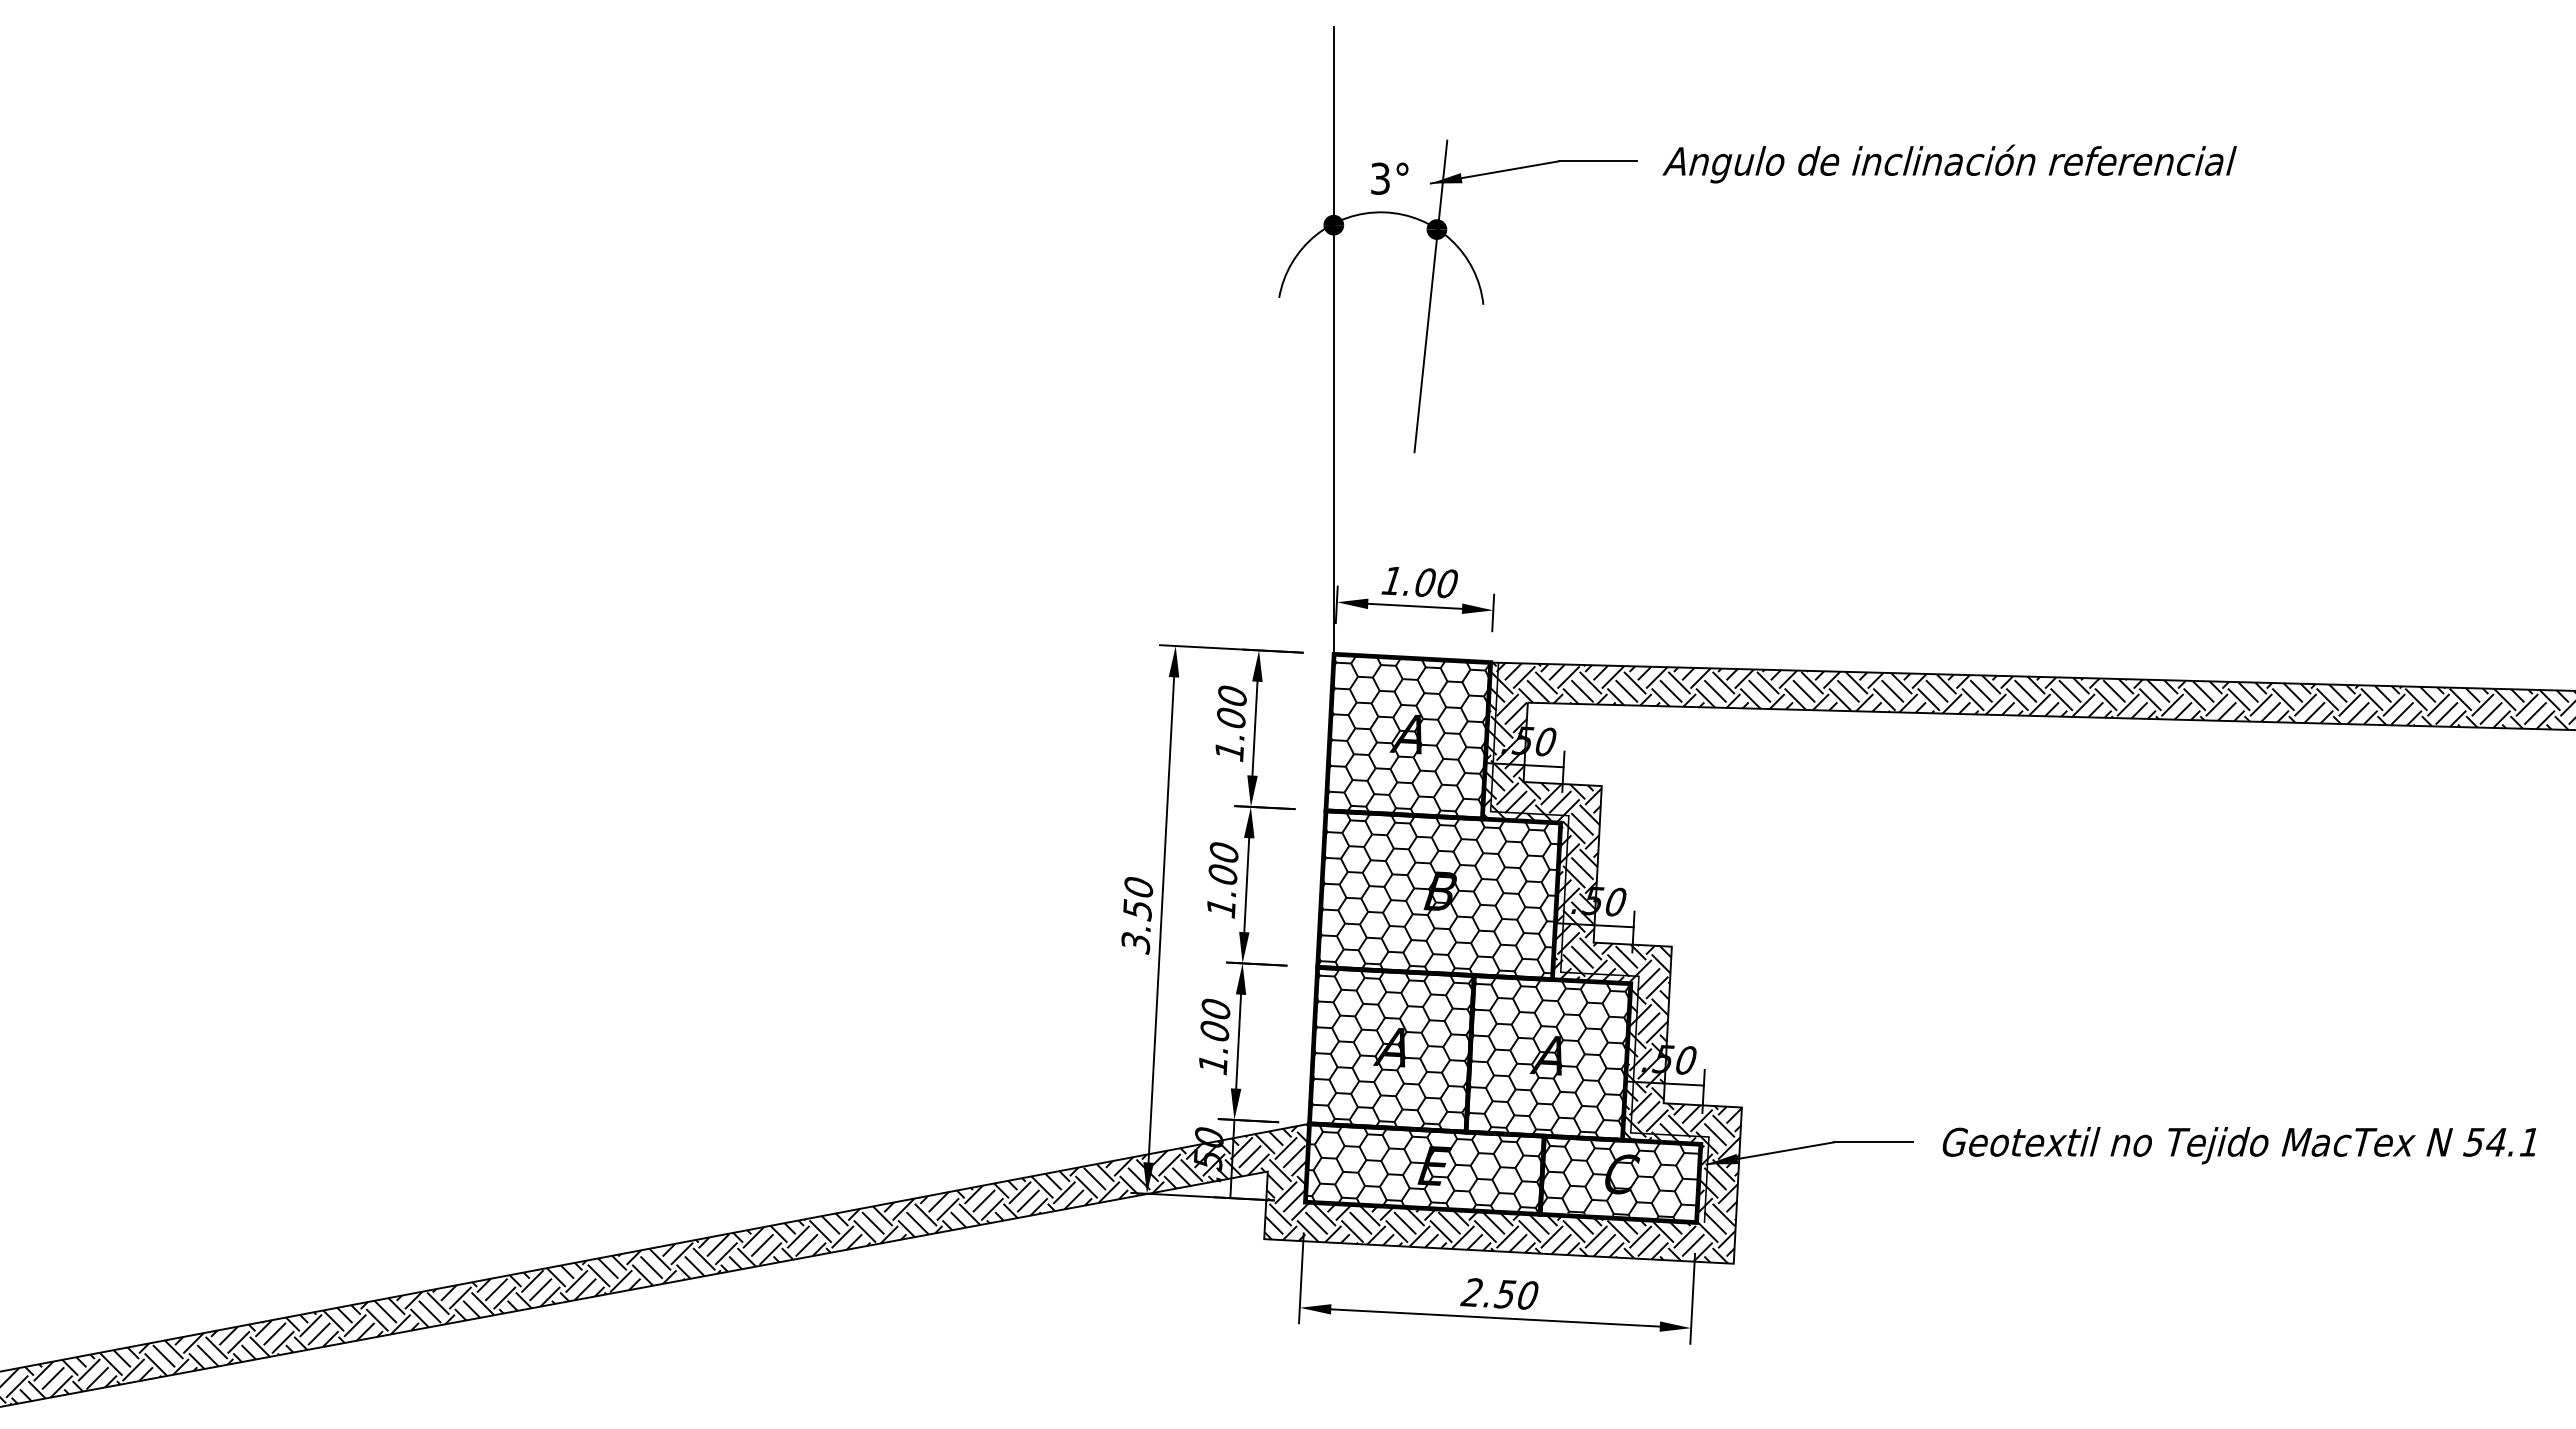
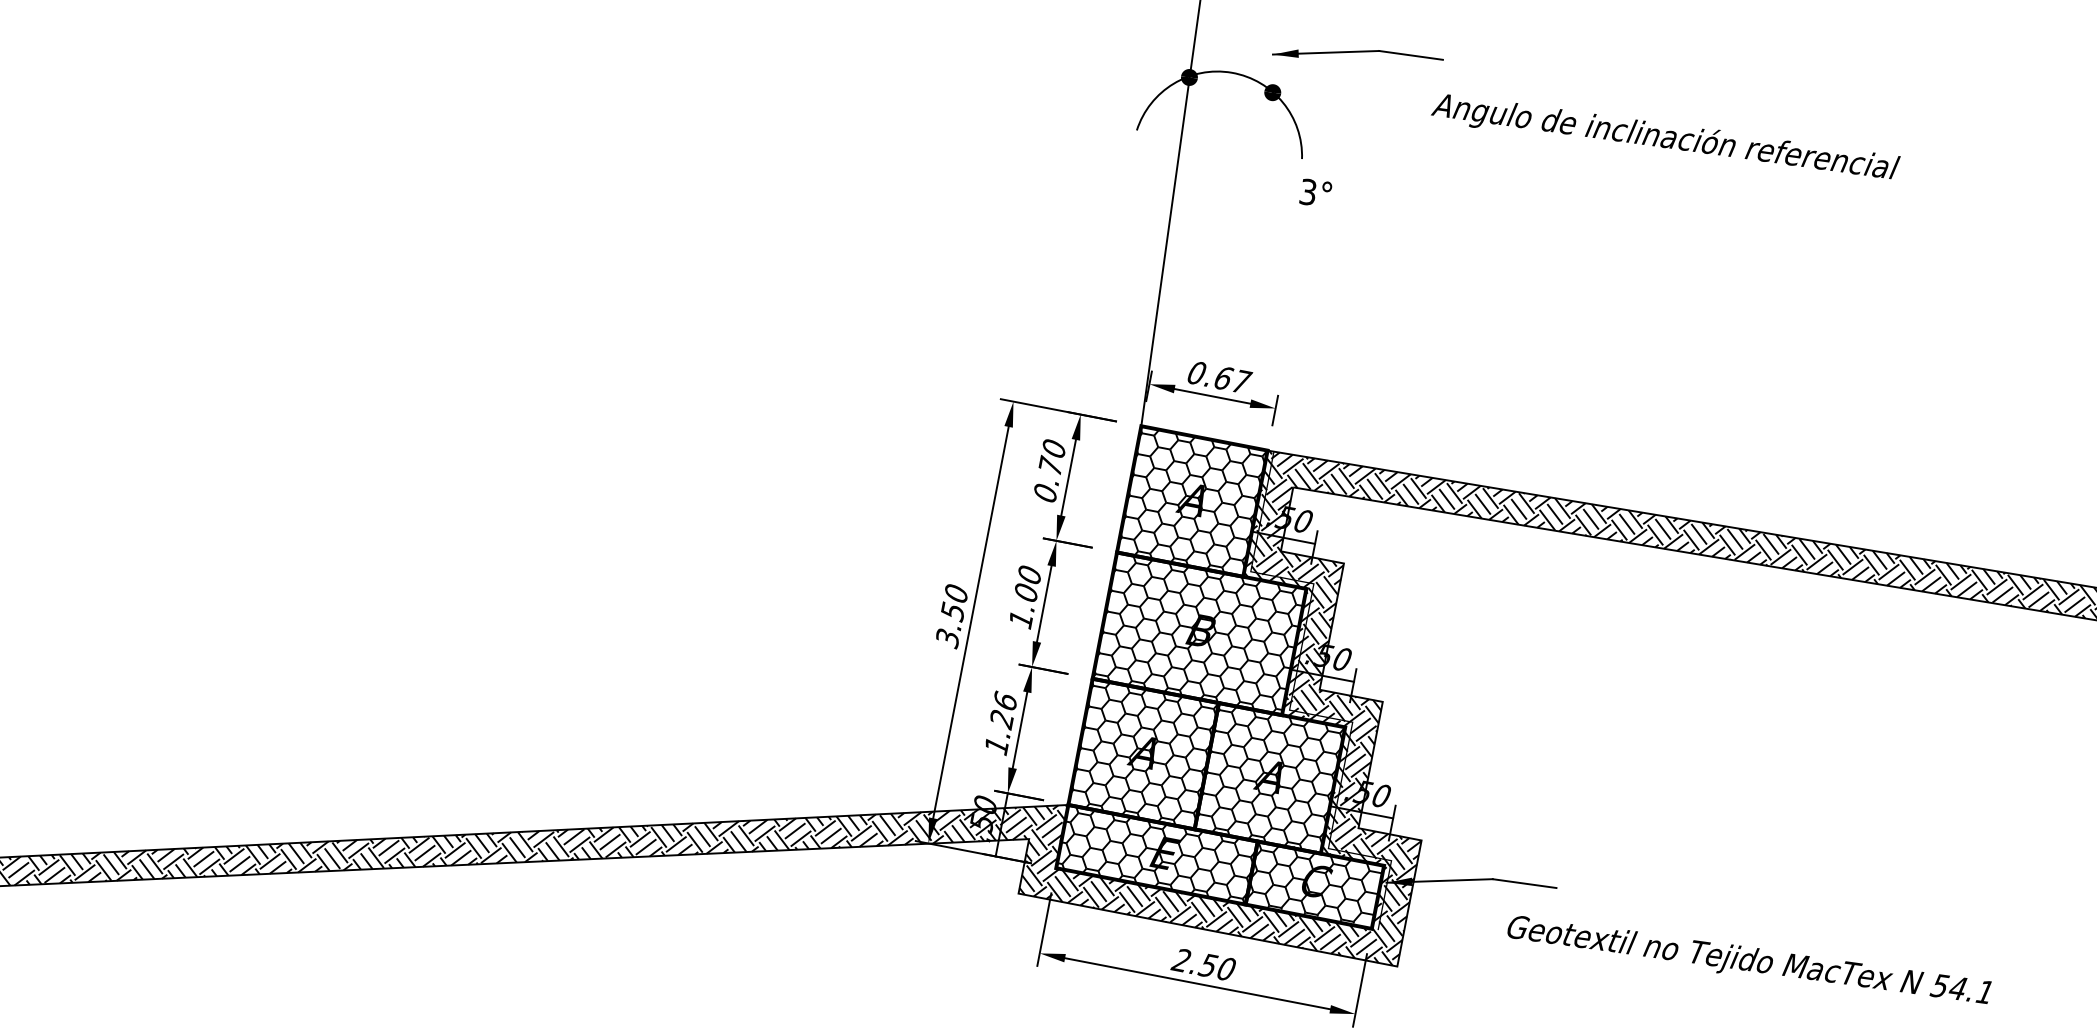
text: (1949, 163) -> (1665, 137), moved
text: (1389, 178) -> (1315, 192), moved
line: (1430, 296) -> (1259, 146), removed
text: (1420, 582) -> (1219, 377), 1.00 -> 0.67
text: (1230, 733) -> (1048, 478), 1.00 -> 0.70
text: (1215, 1020) -> (1003, 710), 1.00 -> 1.26
text: (2239, 1145) -> (1748, 962), moved

